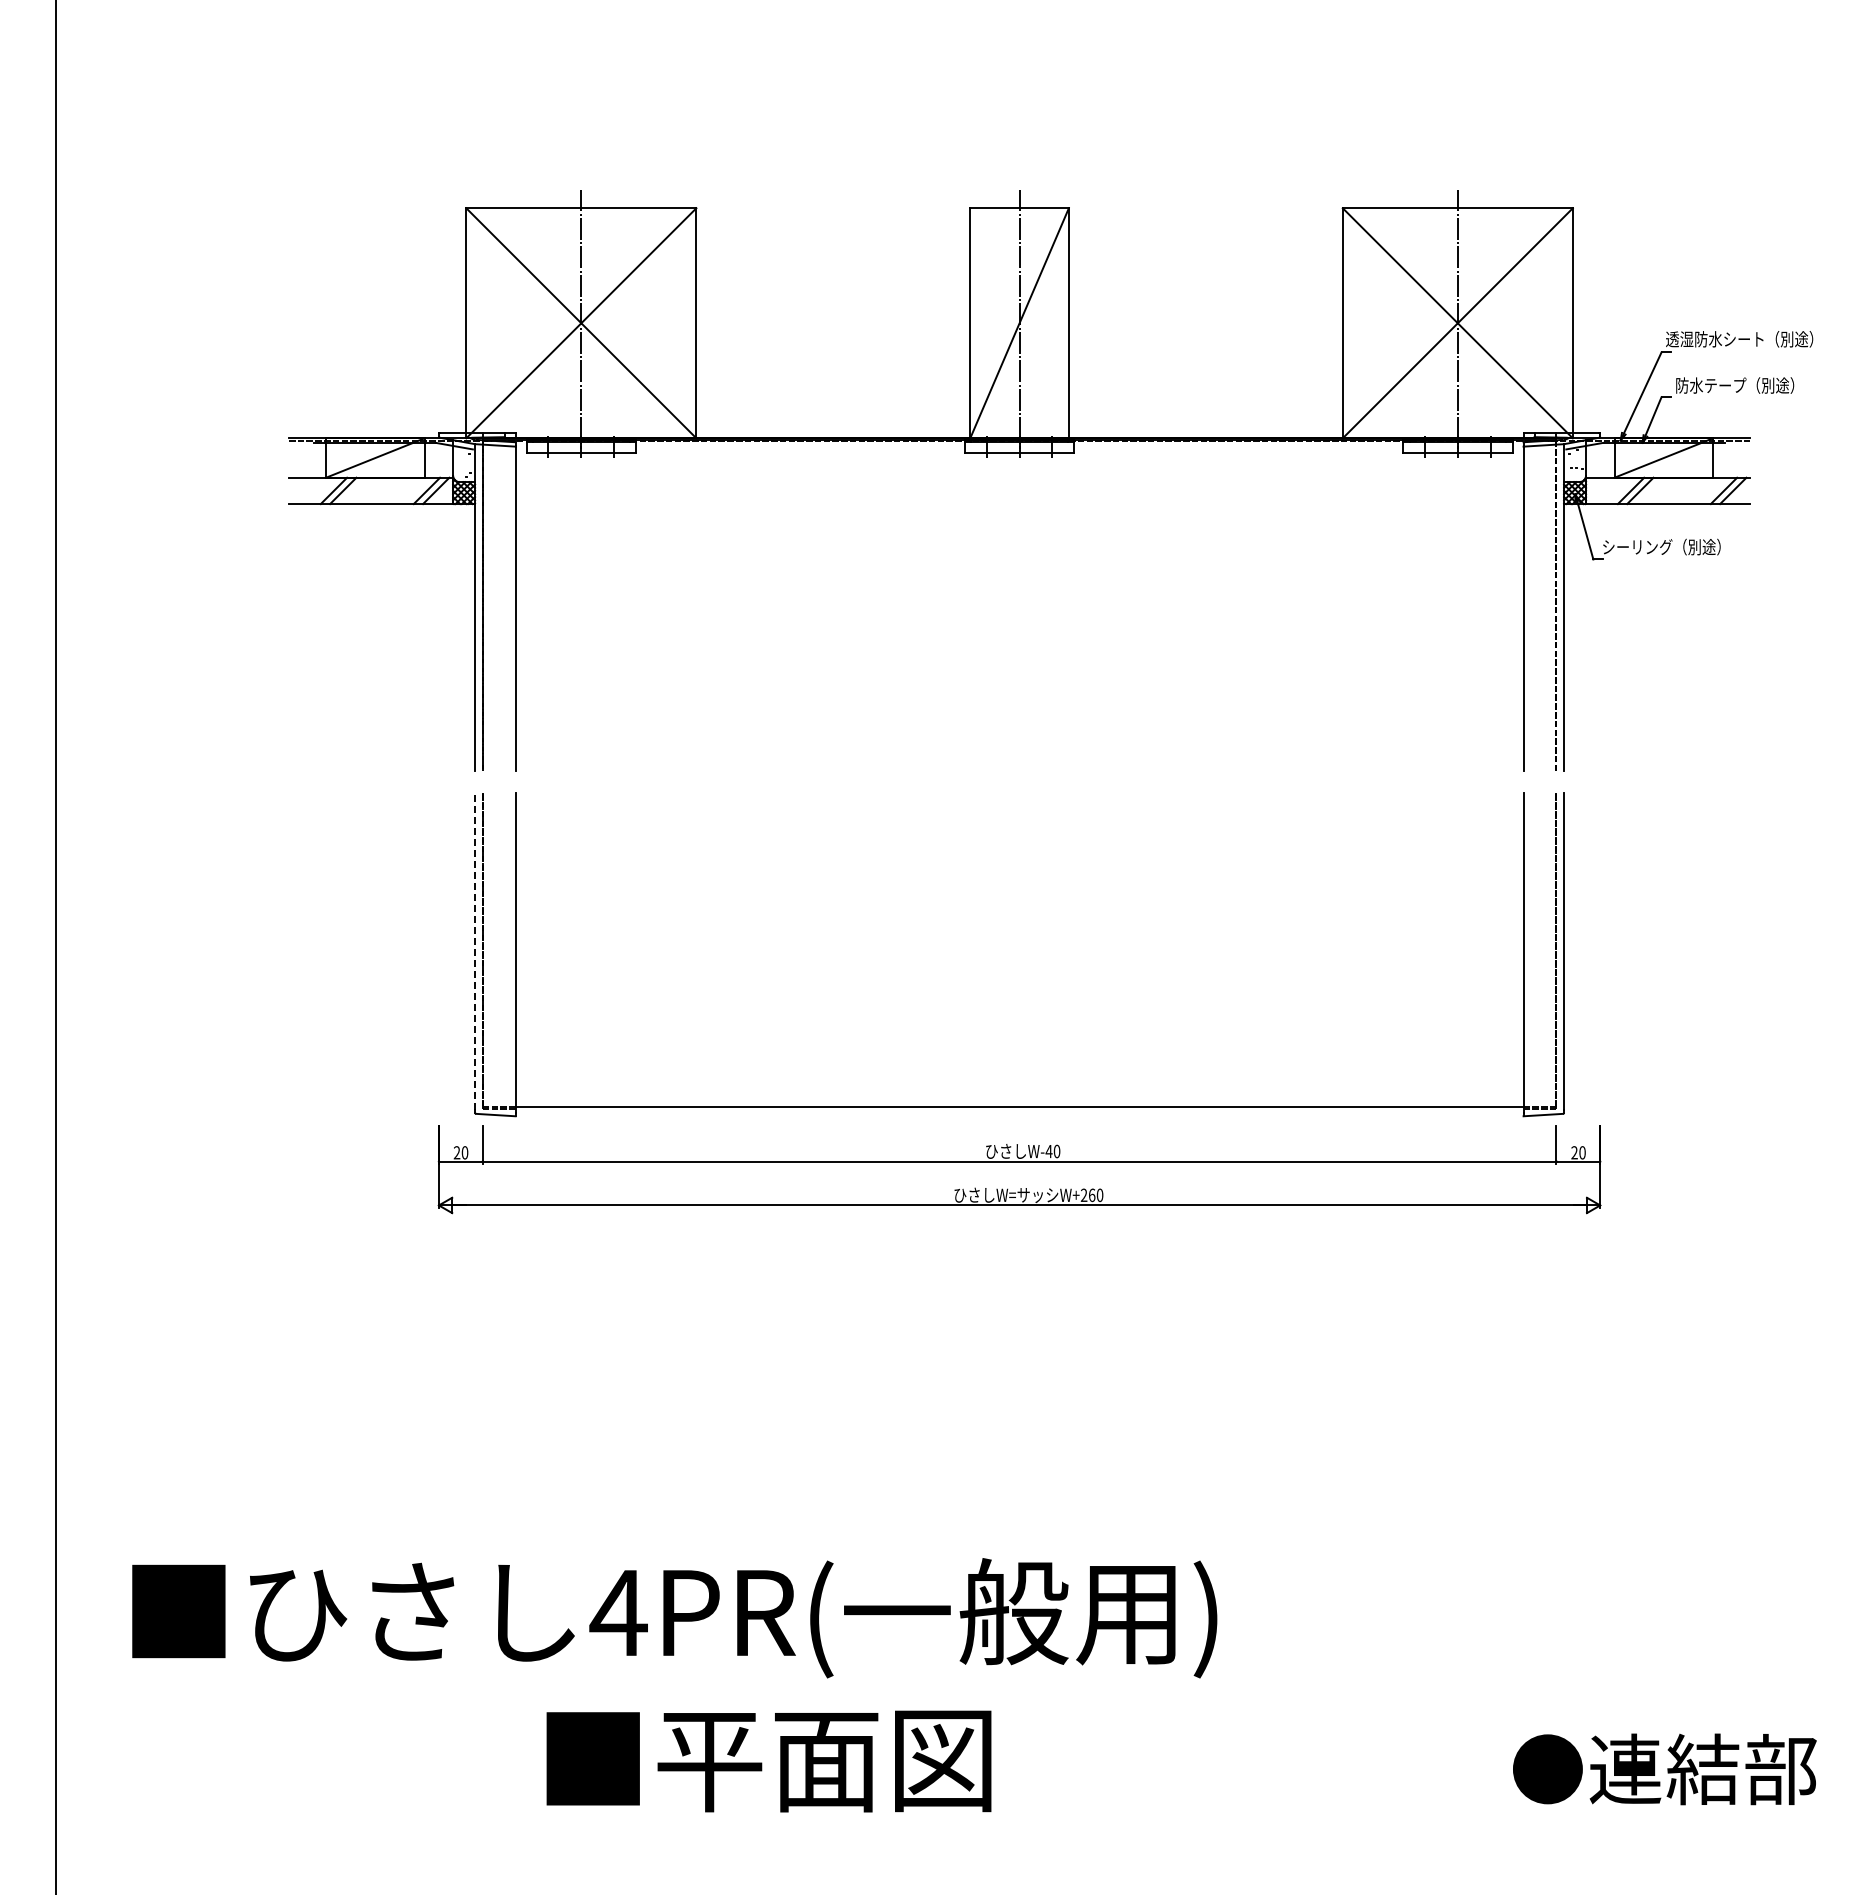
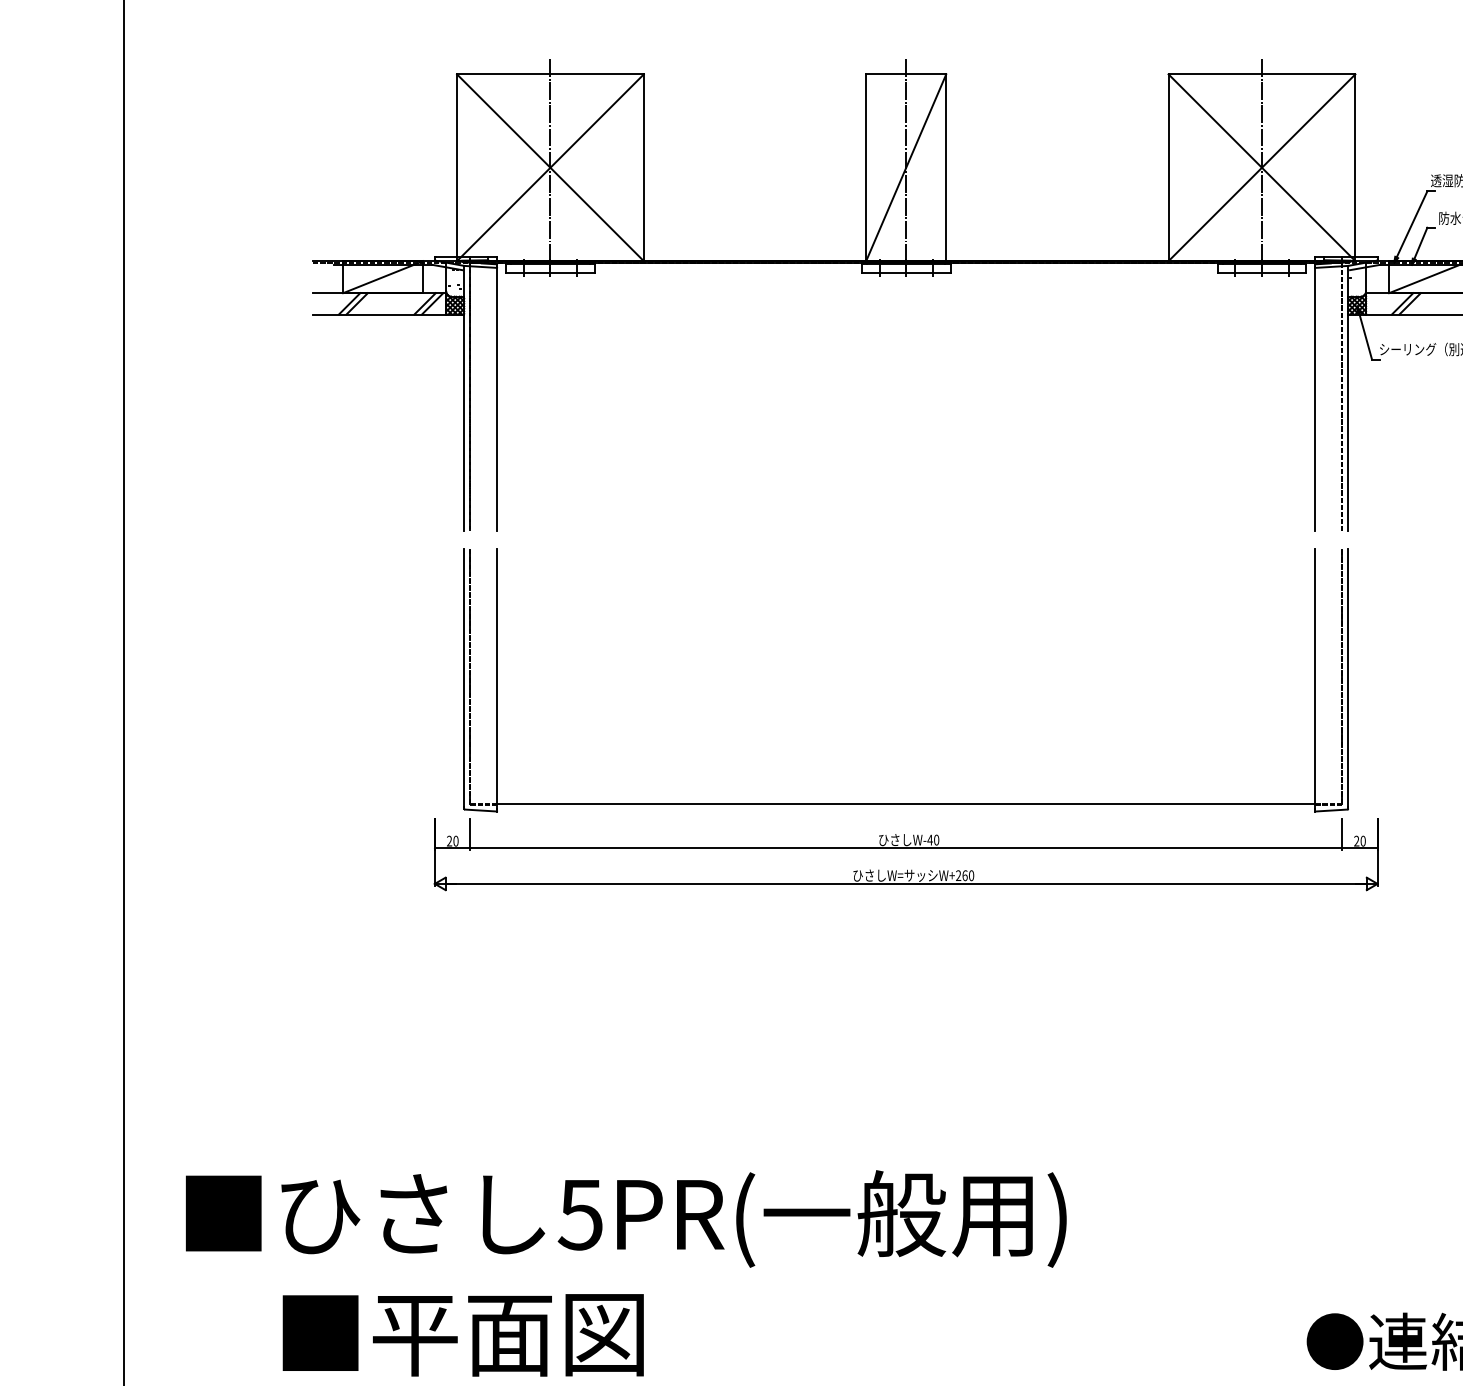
line: (475, 951) -> (464, 677), dashed -> solid
text: (618, 1613) -> (580, 1215), 4PR( -> 5PR(
text: (768, 1761) -> (462, 1335), moved

